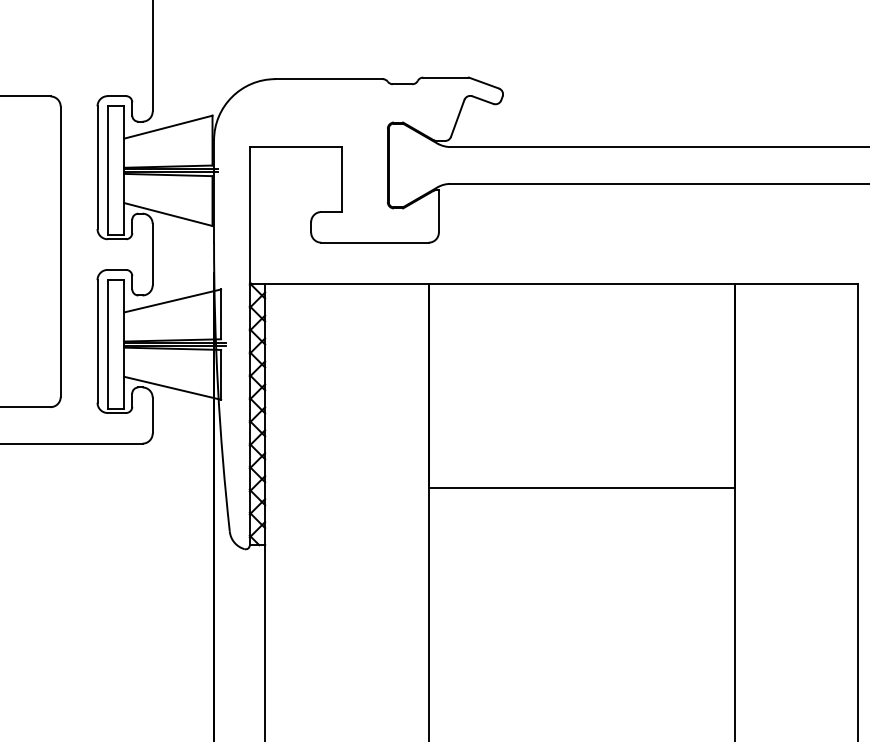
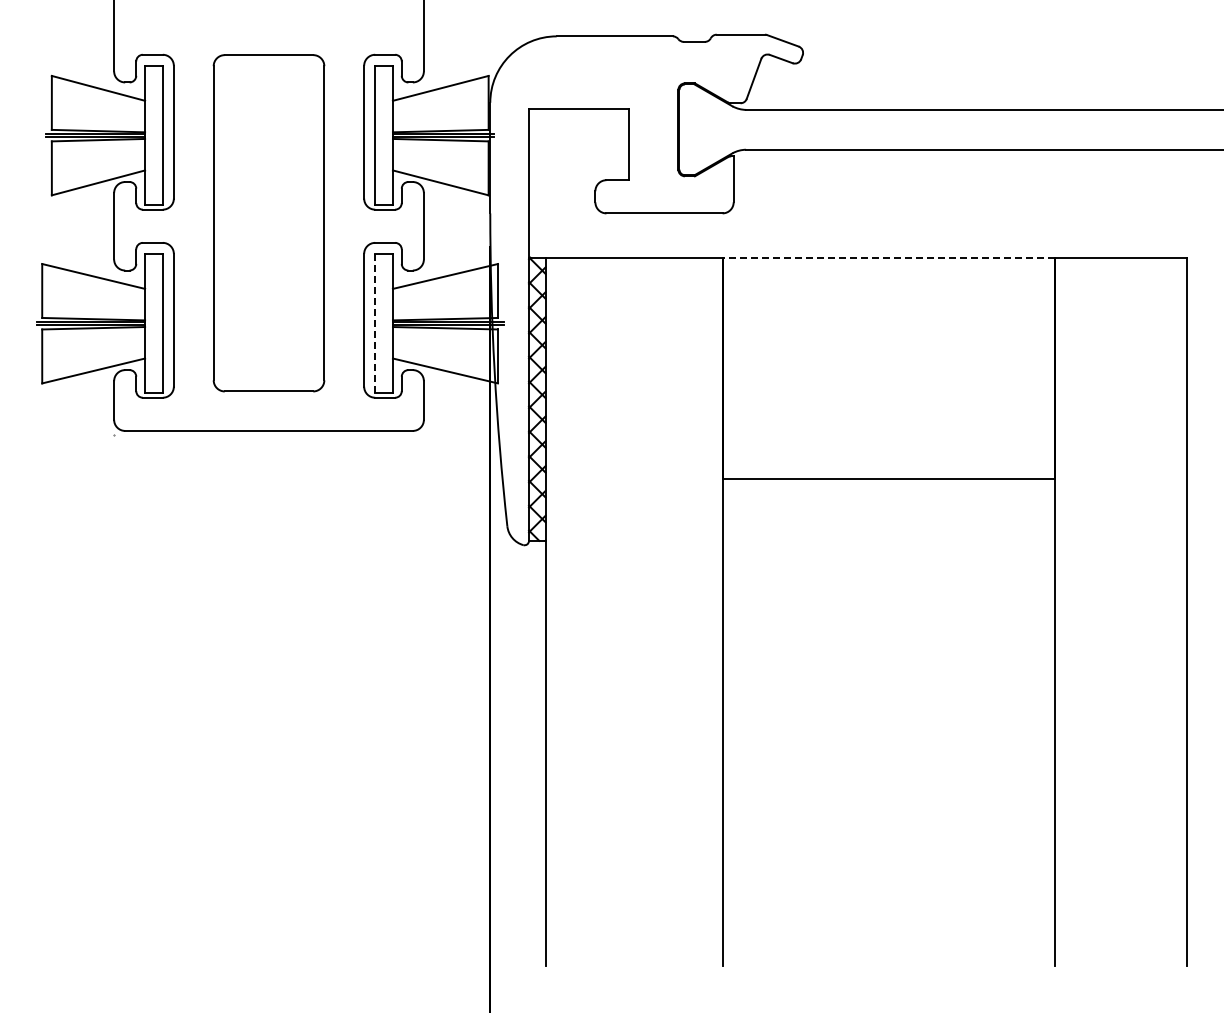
line: (581, 283) -> (888, 257), solid -> dashed
line: (107, 344) -> (375, 323), solid -> dashed

